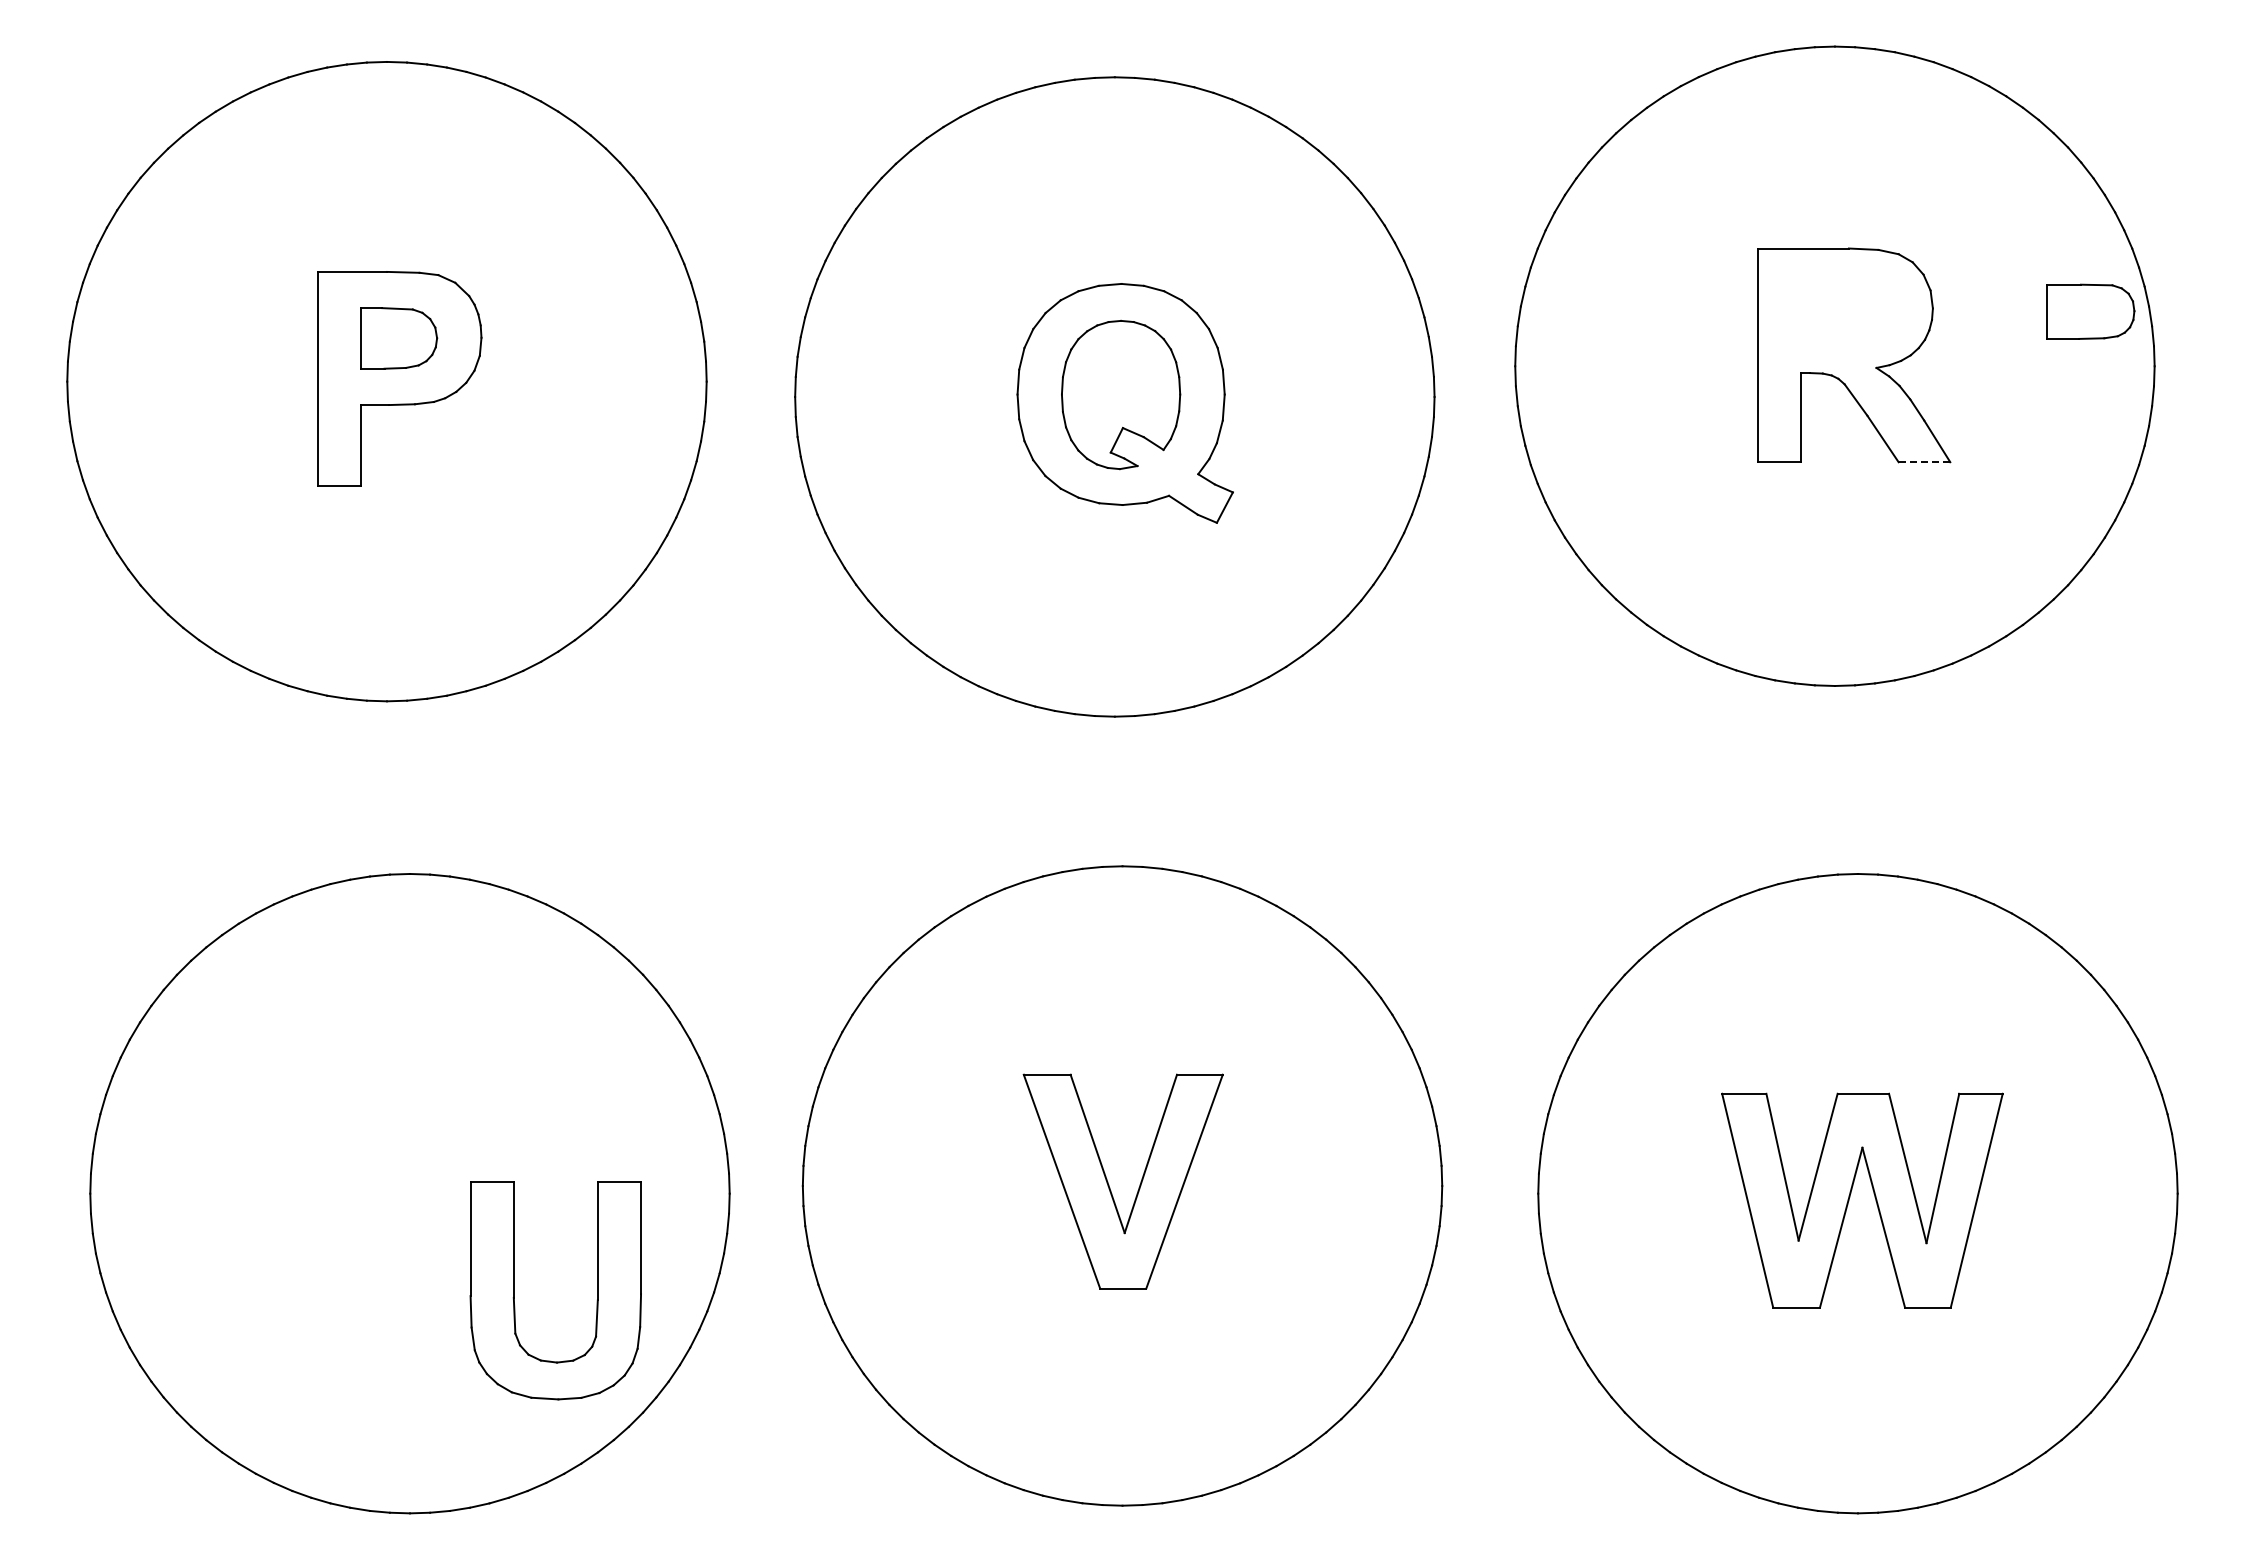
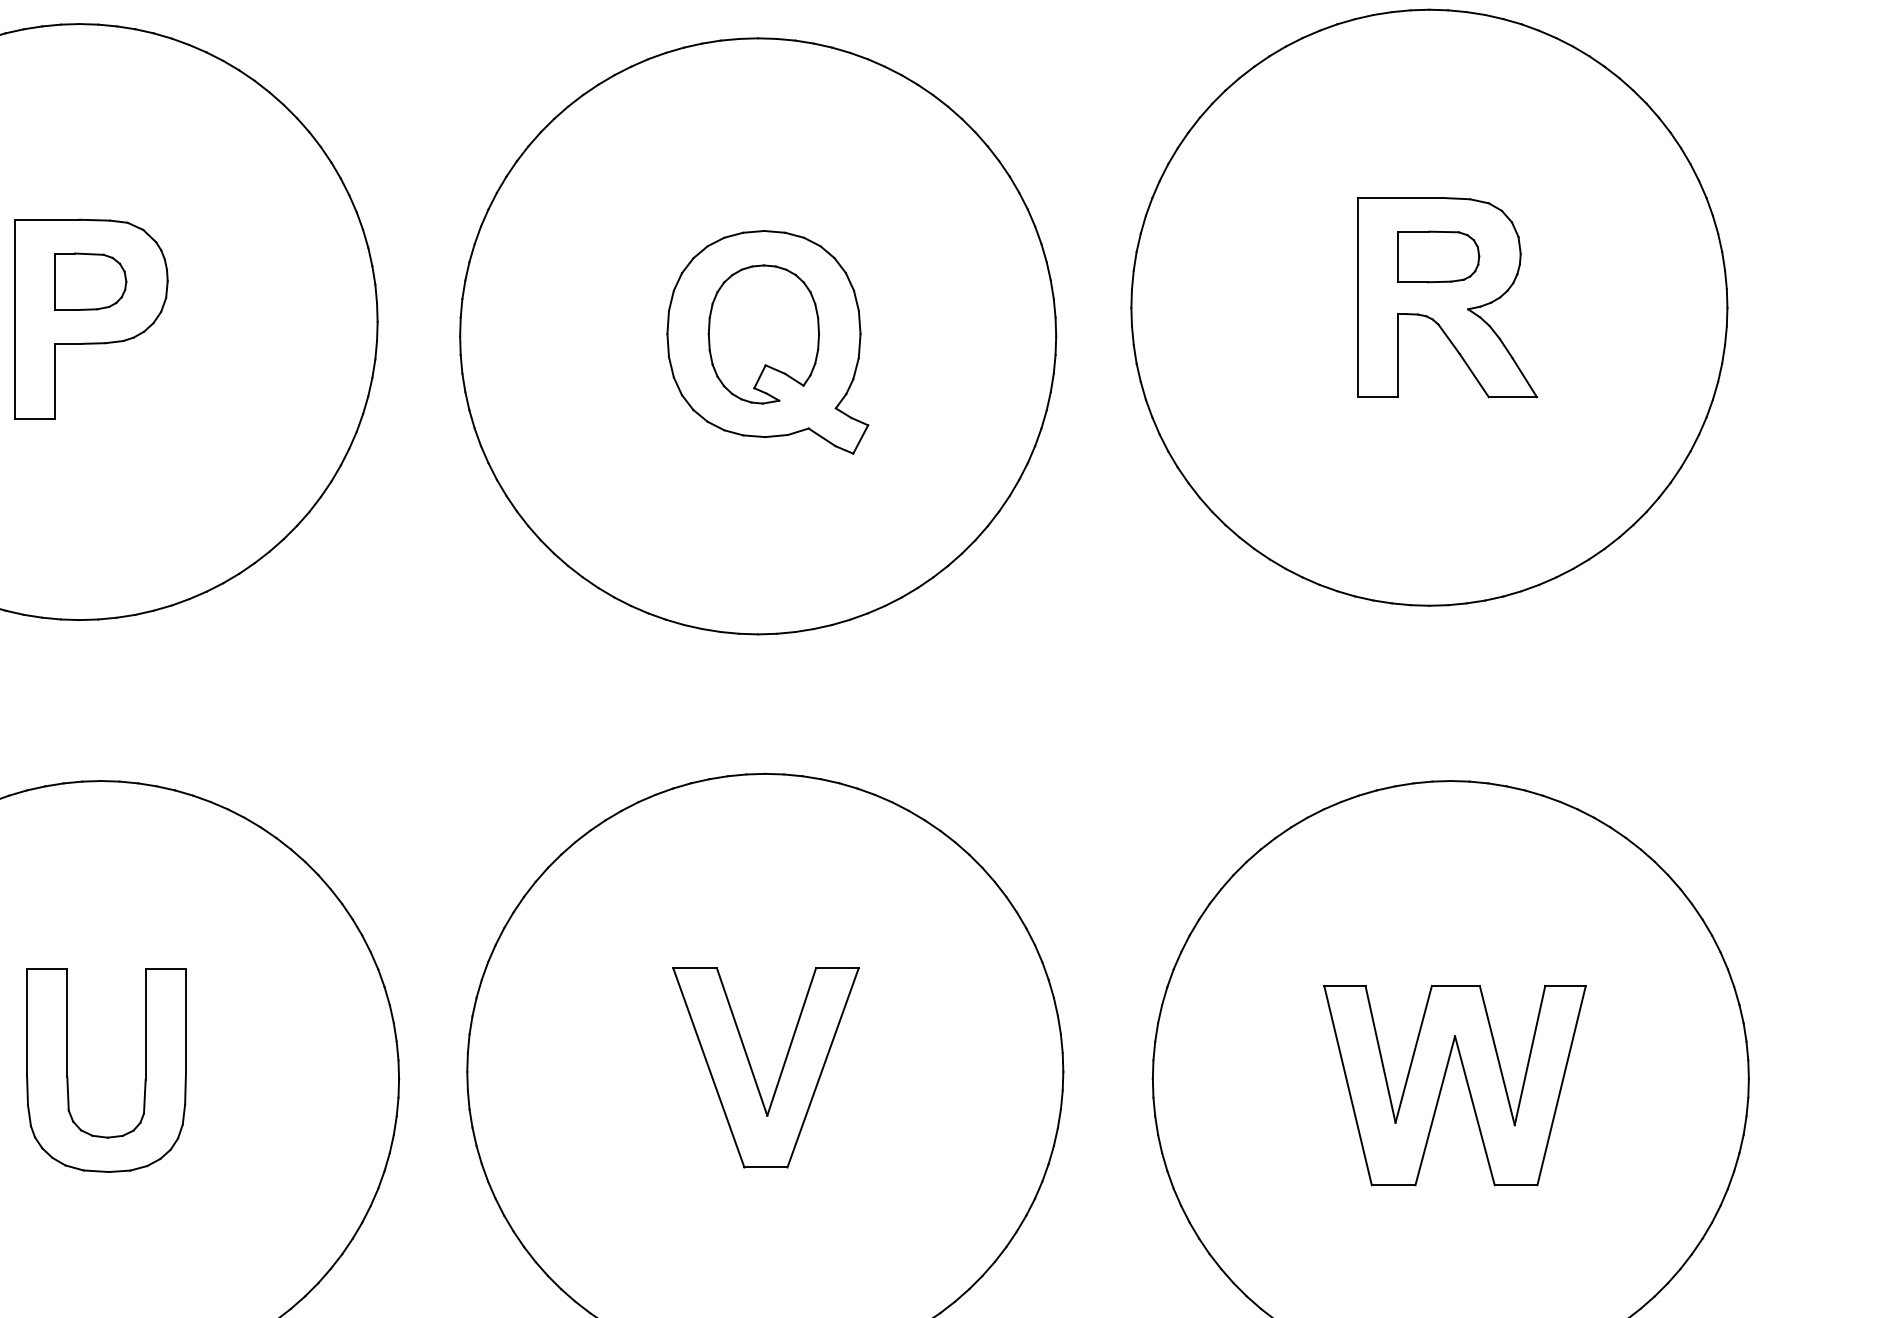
part: (2090, 311) -> (1438, 256), moved
line: (1924, 462) -> (1512, 397), dashed -> solid
part: (514, 1290) -> (67, 1070), moved

